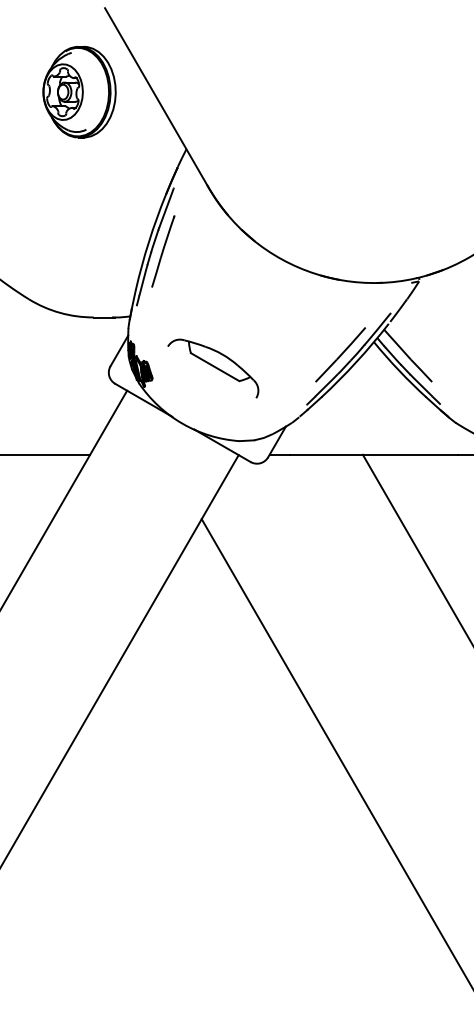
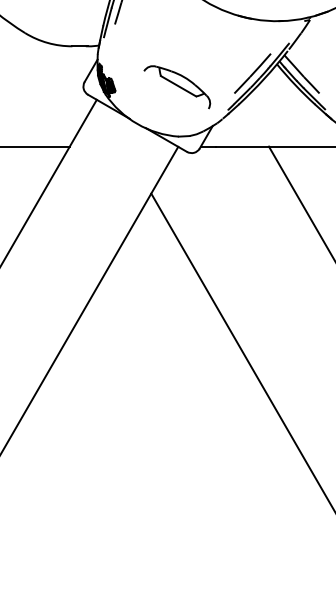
part: (213, 368) -> (177, 87), moved

